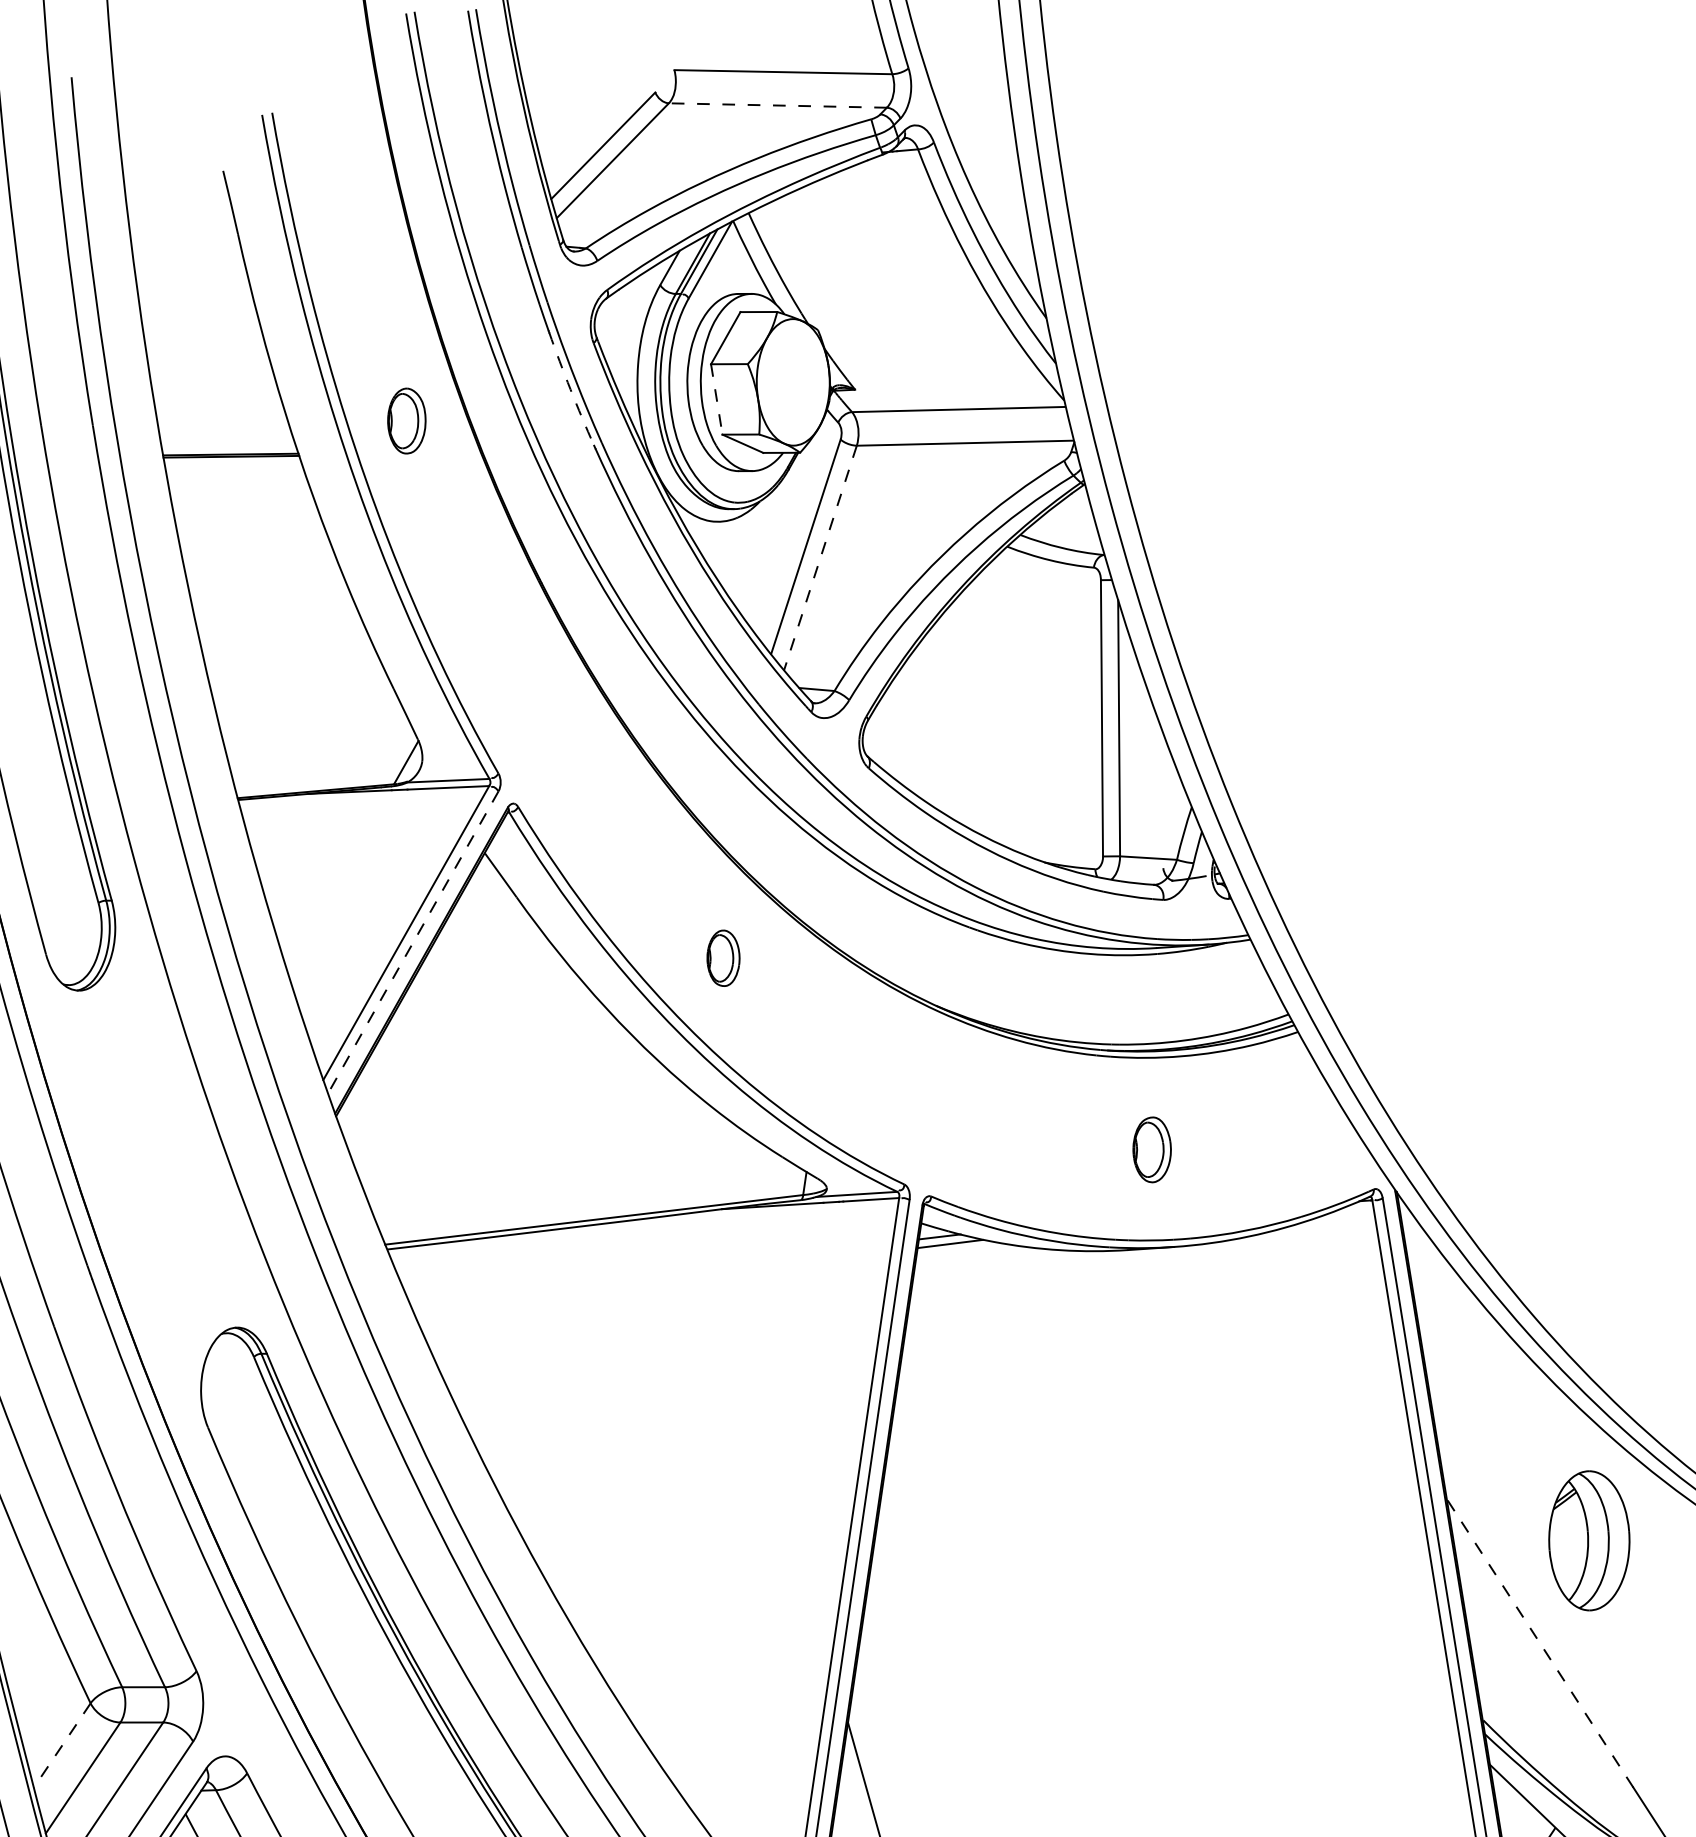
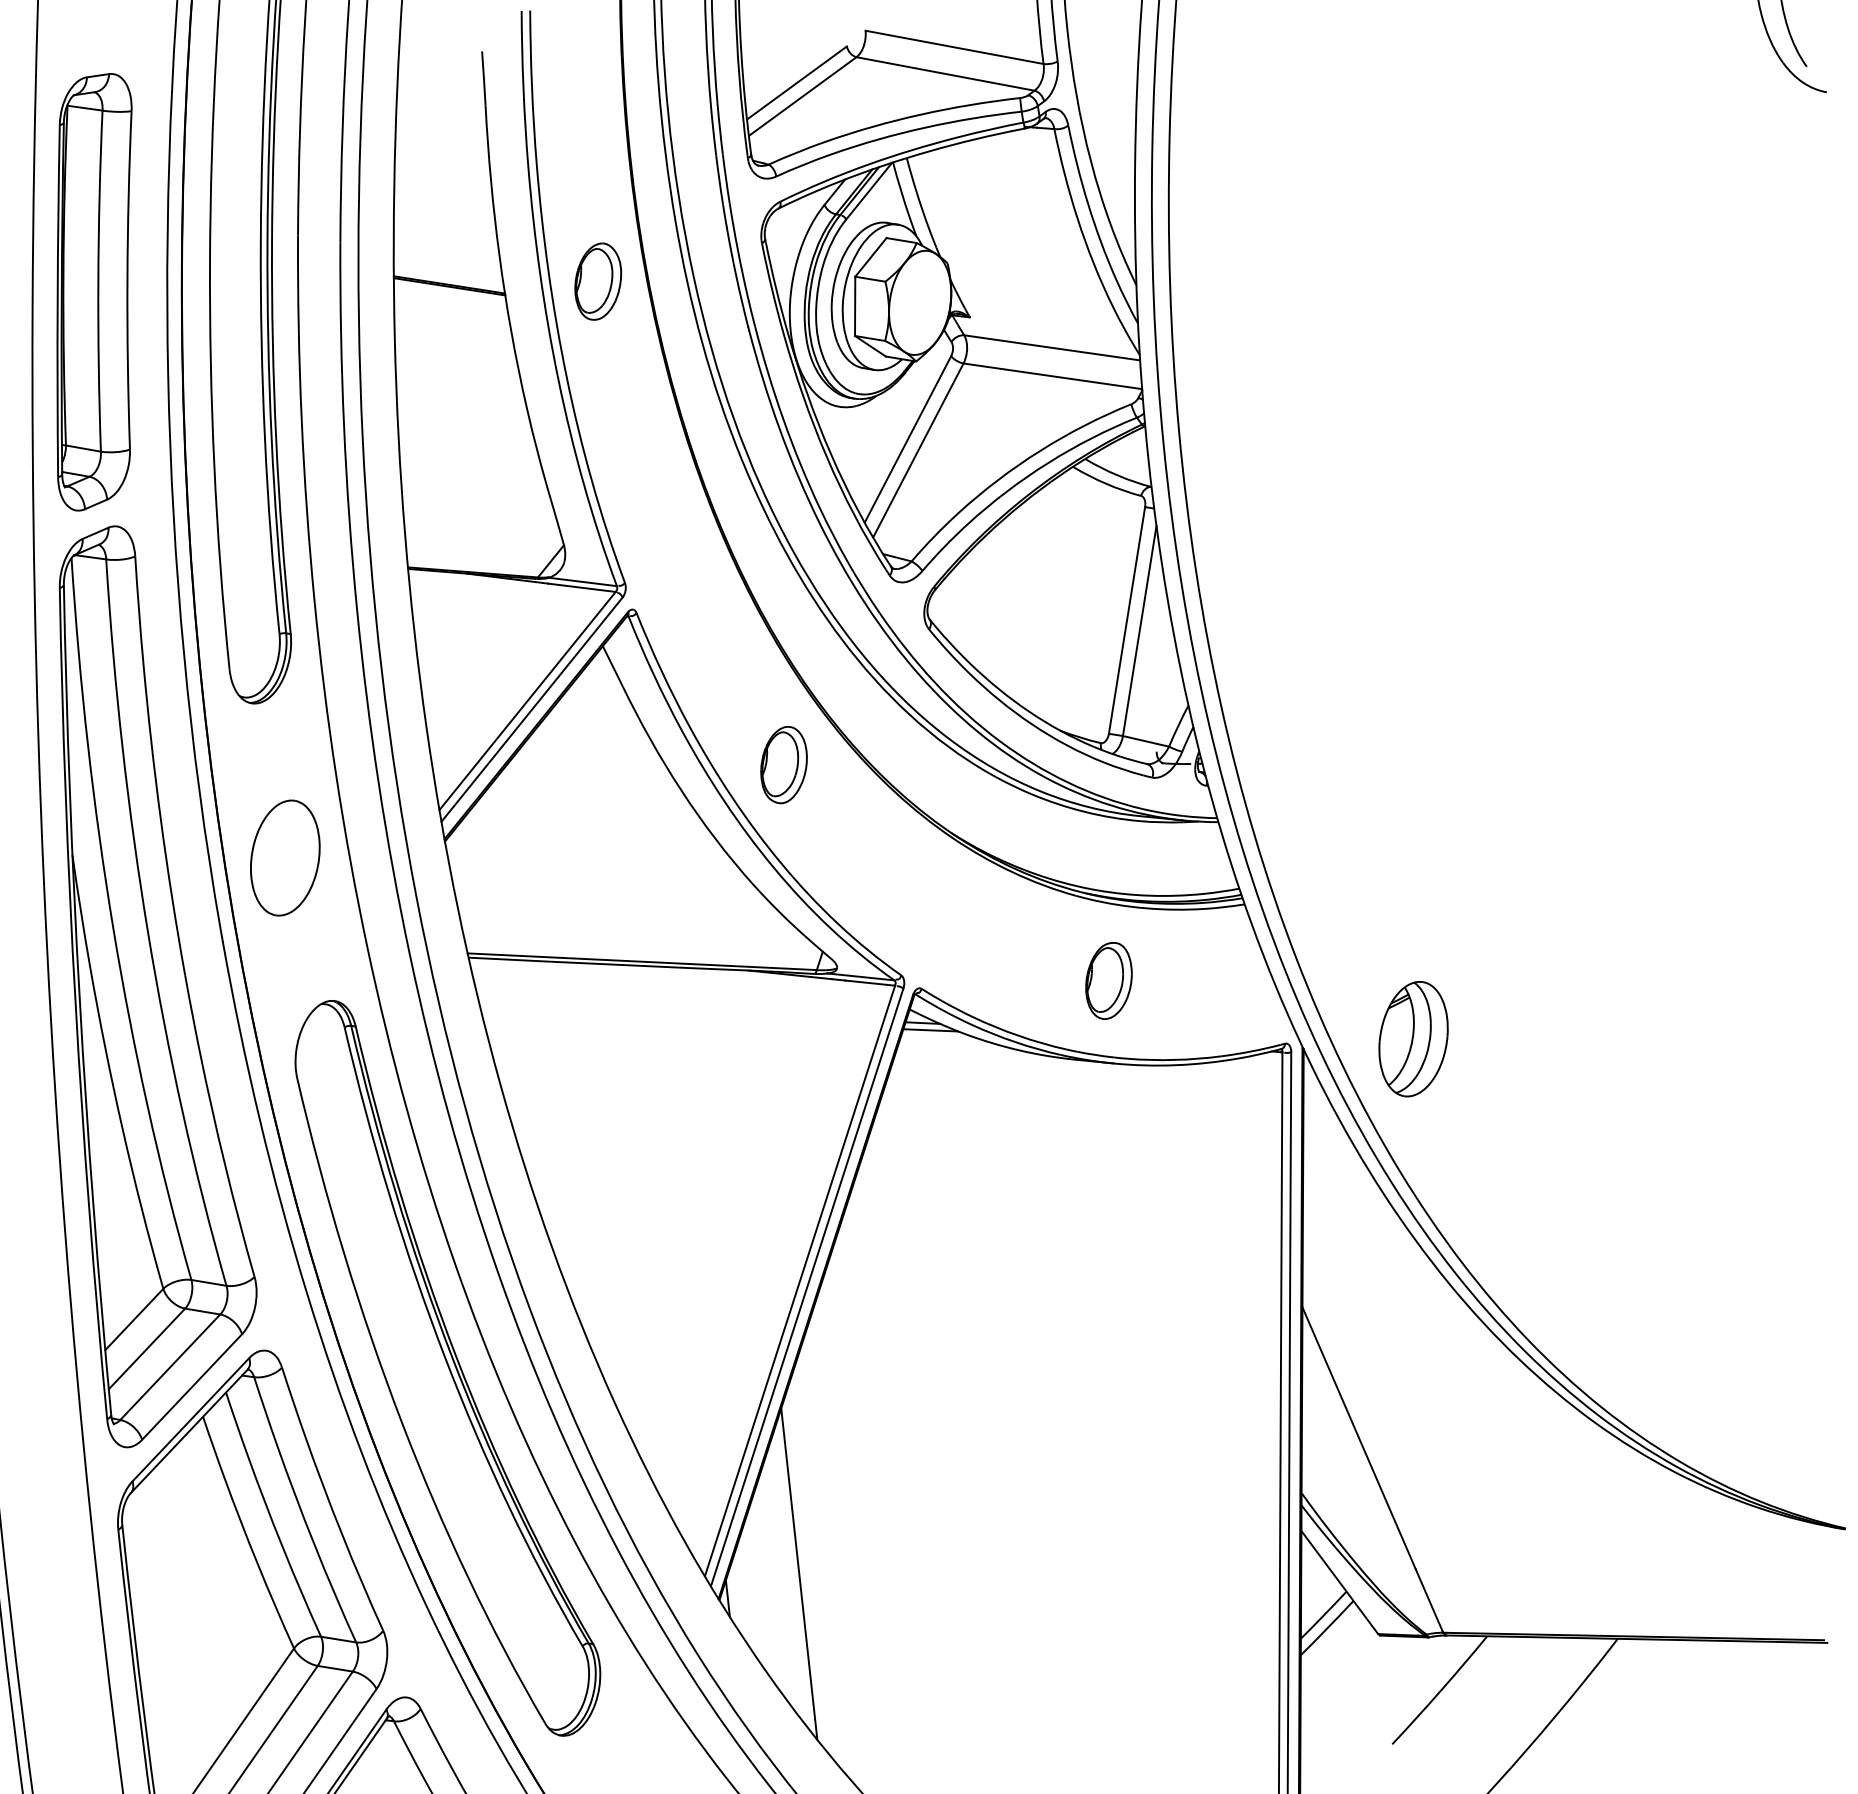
line: (777, 104) -> (945, 73), dashed -> solid
arc: (570, 389) -> (736, 278), dashed -> solid
line: (717, 399) -> (855, 306), dashed -> solid
part: (407, 420) -> (598, 281), size x1.43
line: (820, 557) -> (918, 450), dashed -> solid
line: (412, 943) -> (531, 710), dashed -> solid
part: (722, 958) -> (783, 765), size x1.67
part: (1151, 1149) -> (1108, 980), size x1.43
part: (149, 1166) -> (285, 857), added
part: (1589, 1541) -> (1413, 1039), moved
line: (1540, 1643) -> (1359, 1438), dashed -> solid
line: (61, 1745) -> (133, 1319), dashed -> solid

